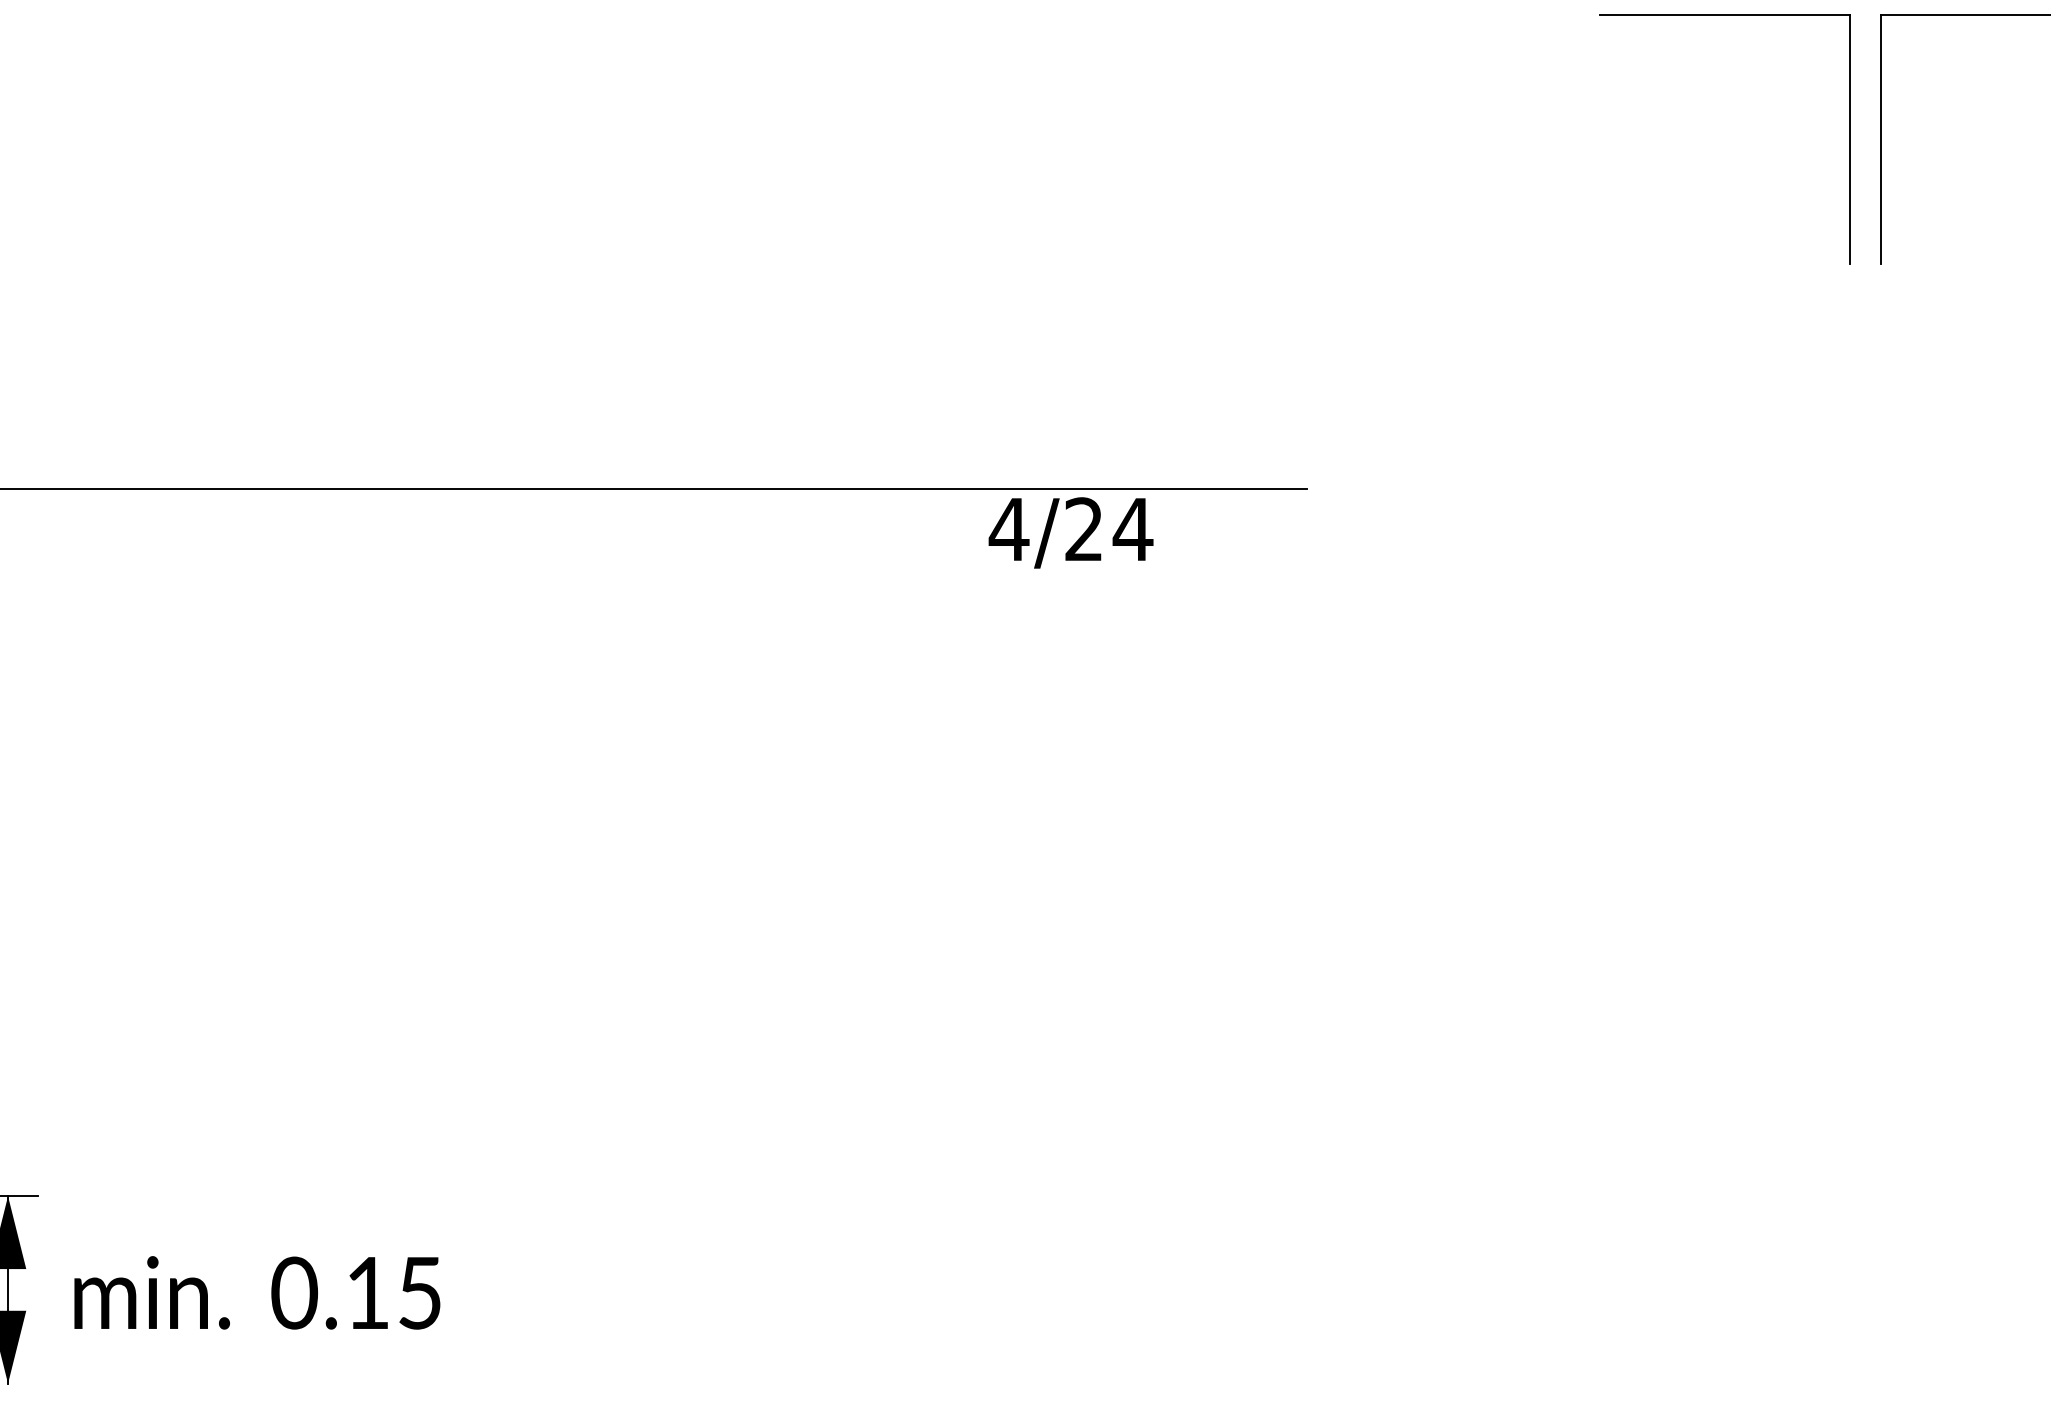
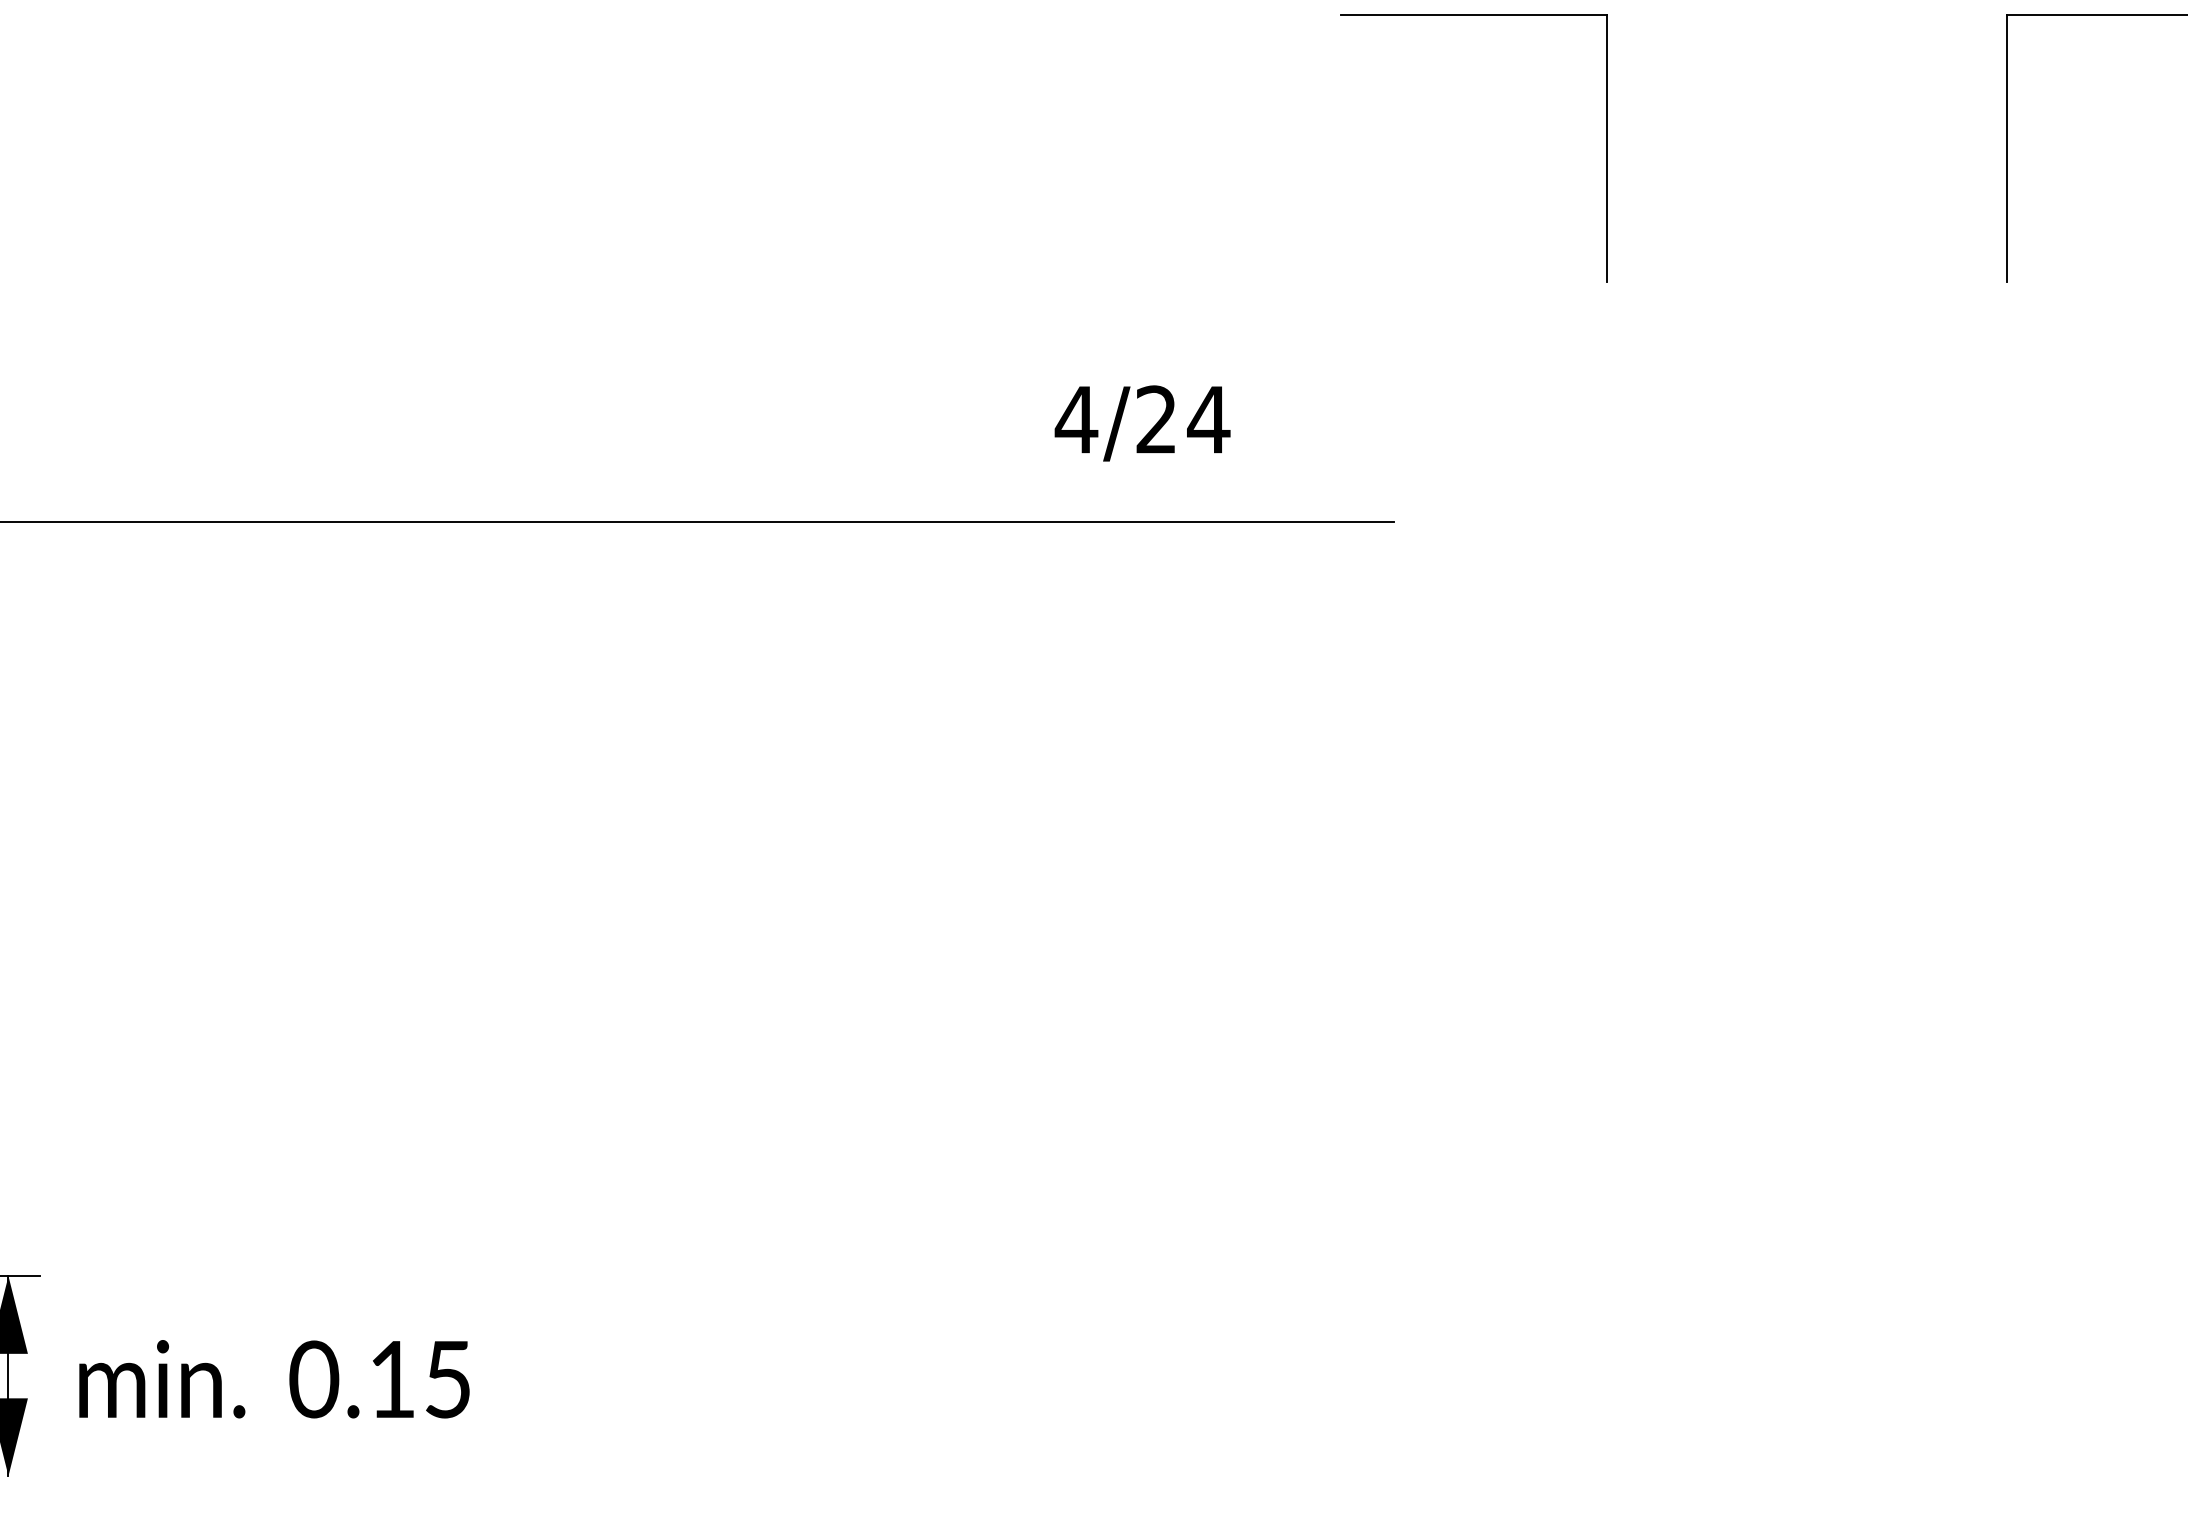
part: (1724, 14) -> (1473, 15), moved
text: (1070, 532) -> (1142, 423), moved

